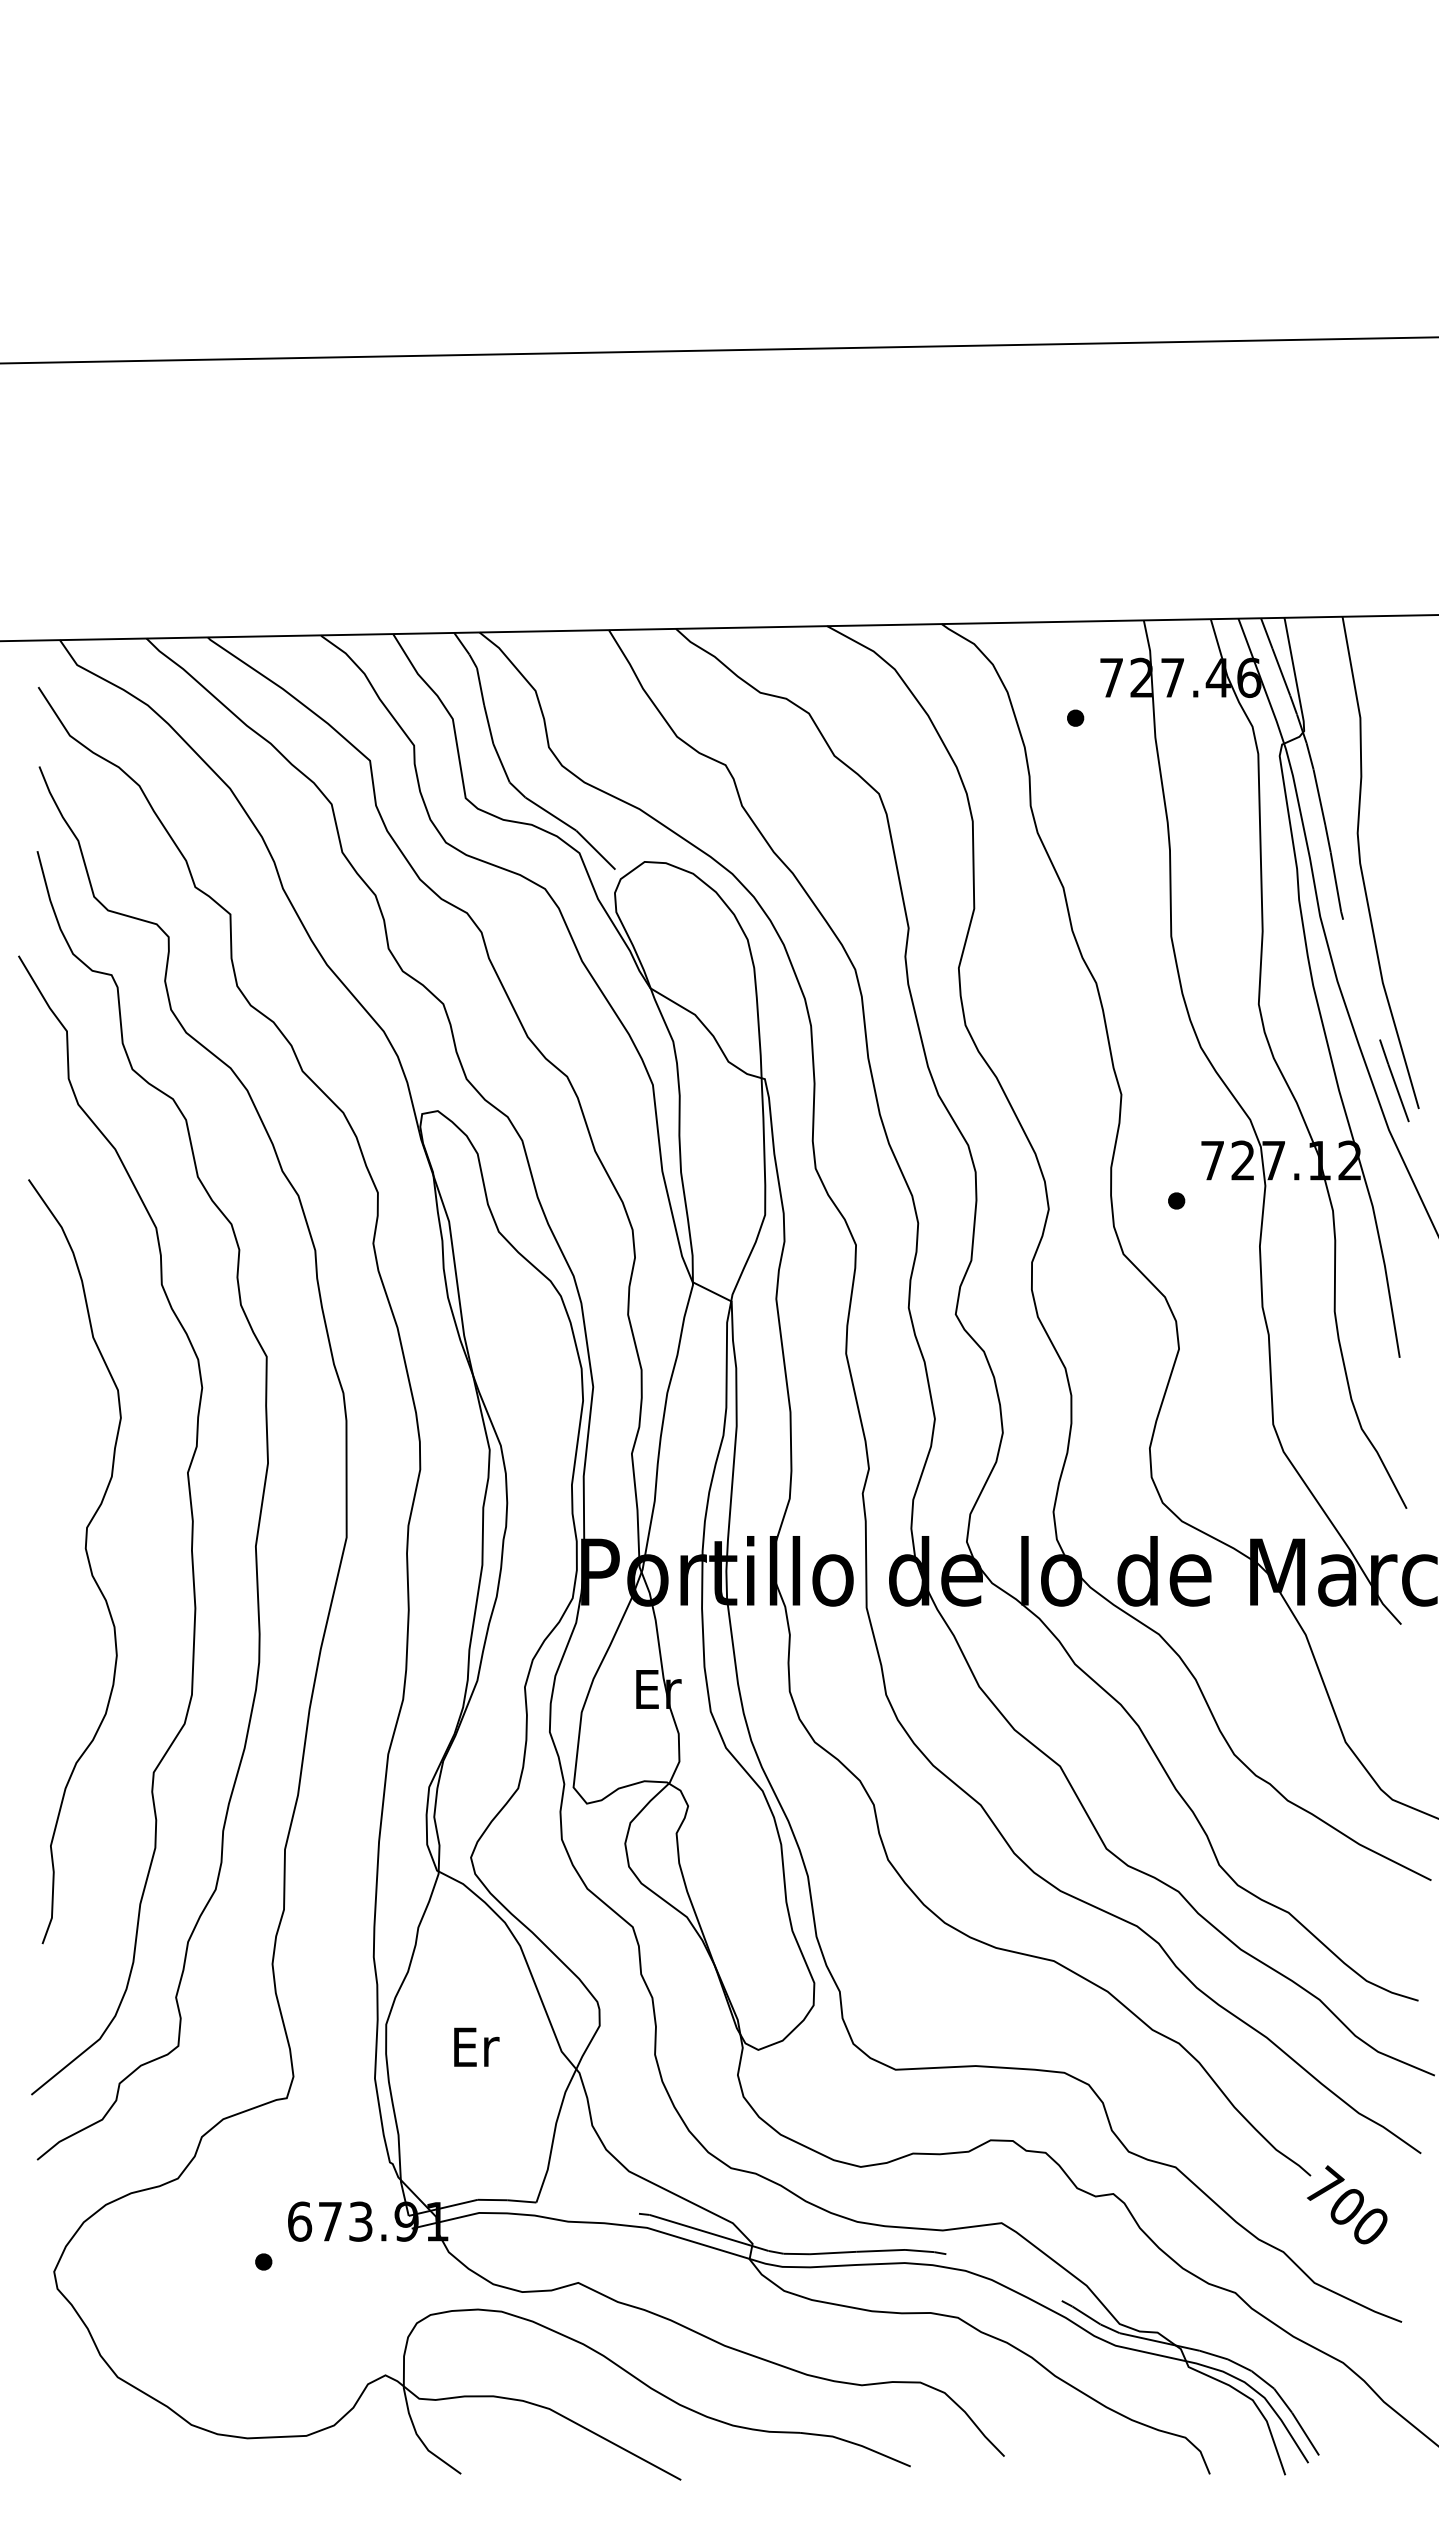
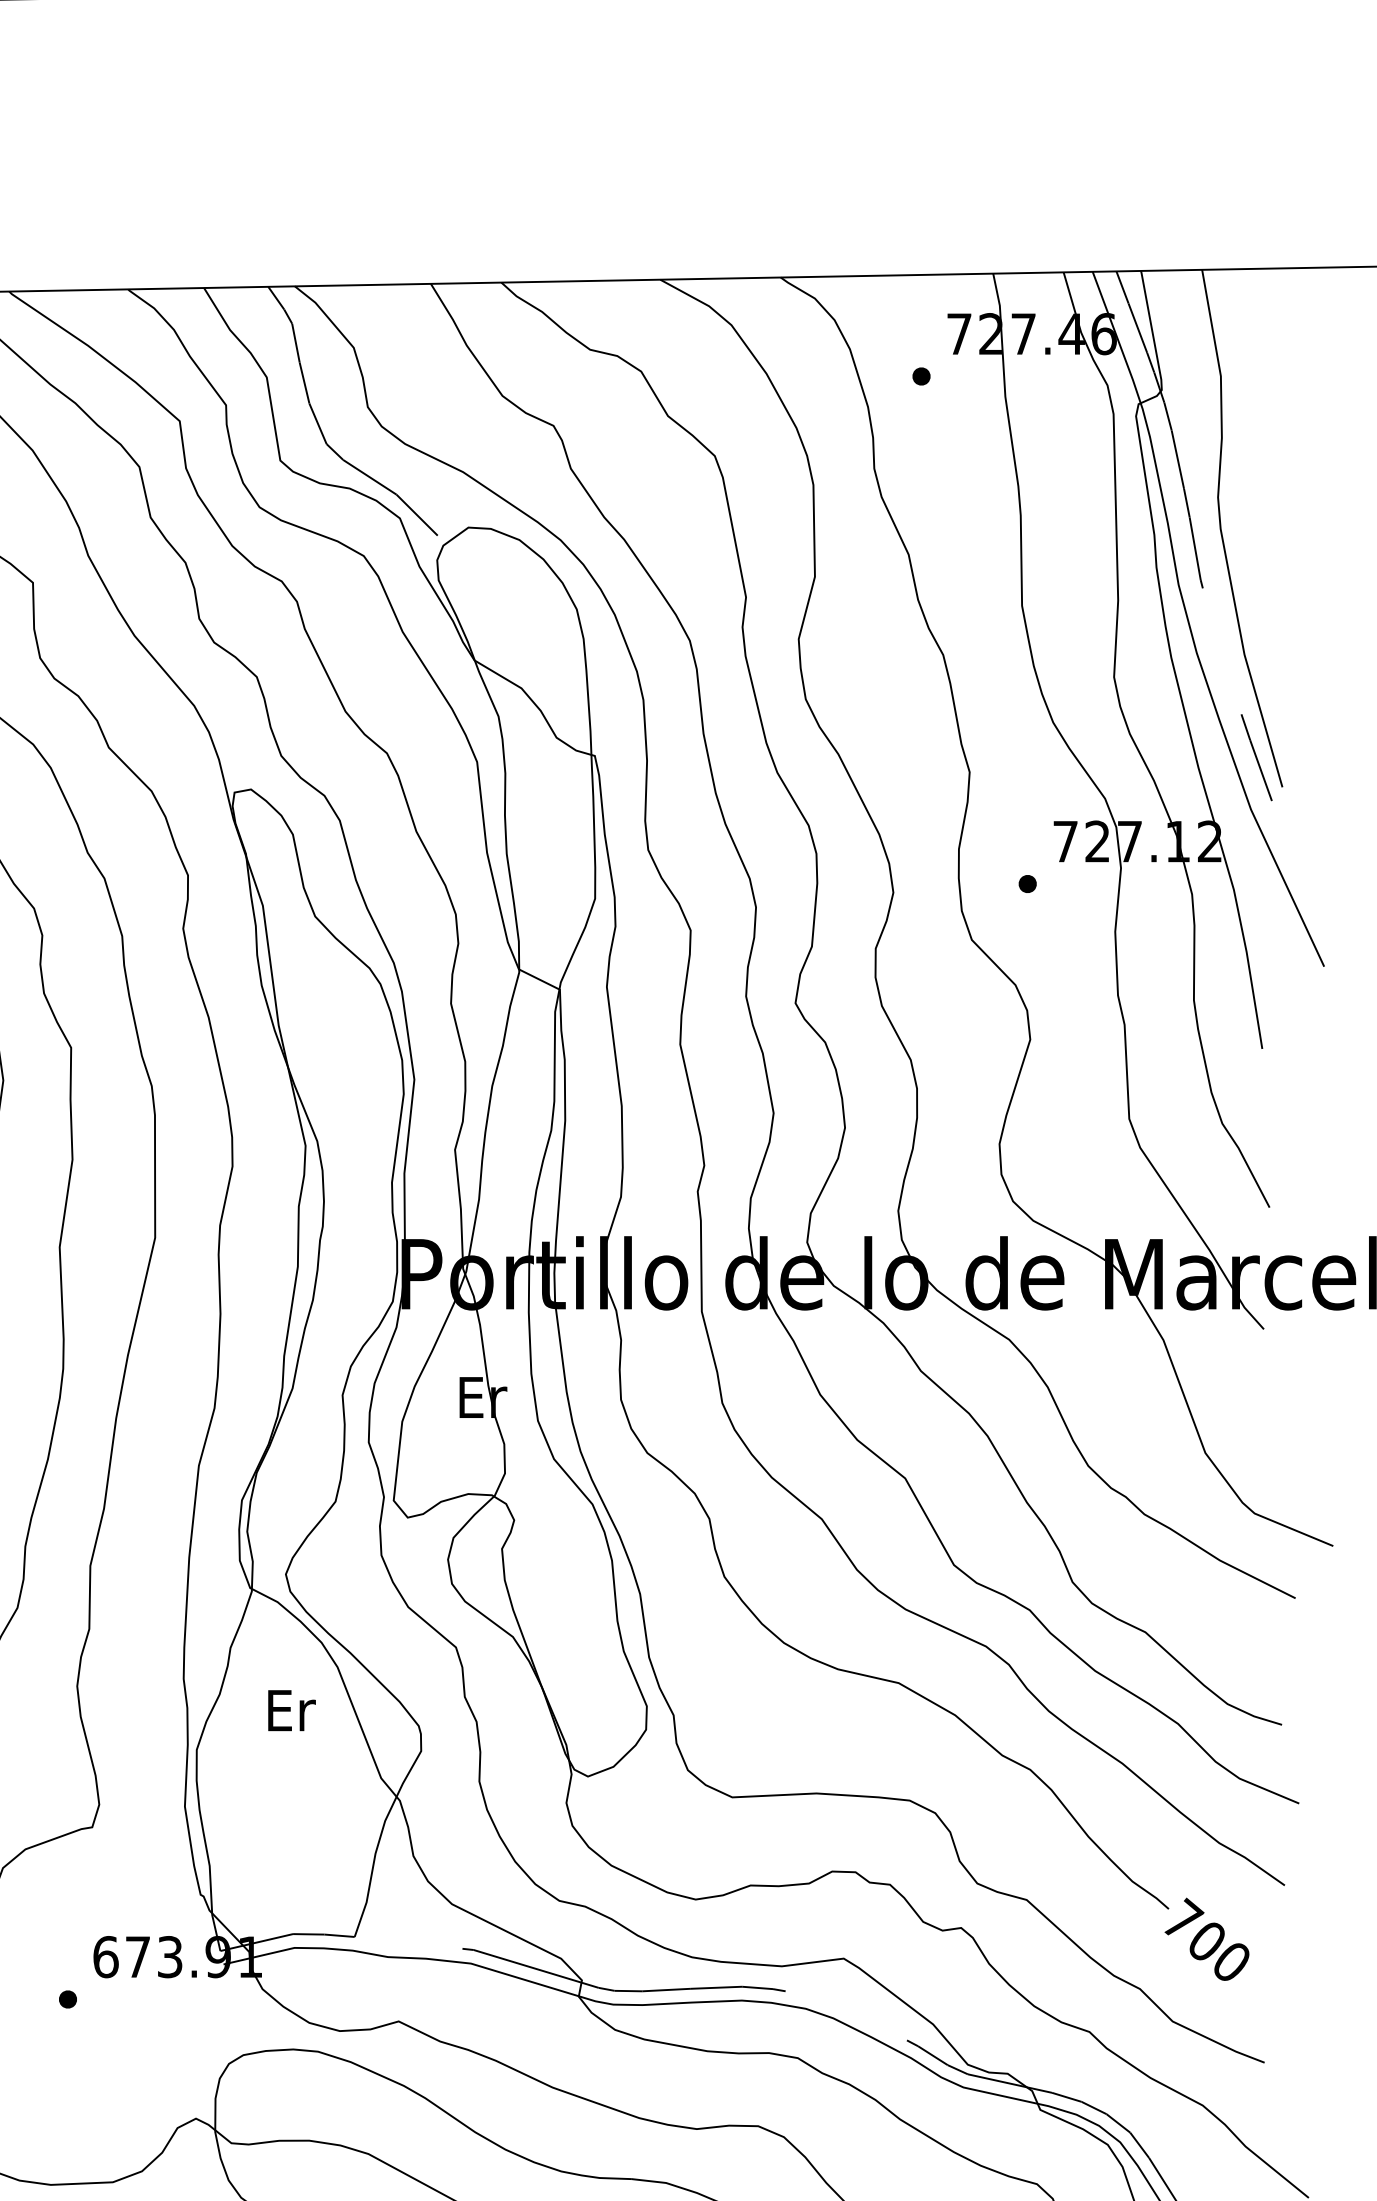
text: (476, 2046) -> (291, 1709), moved

